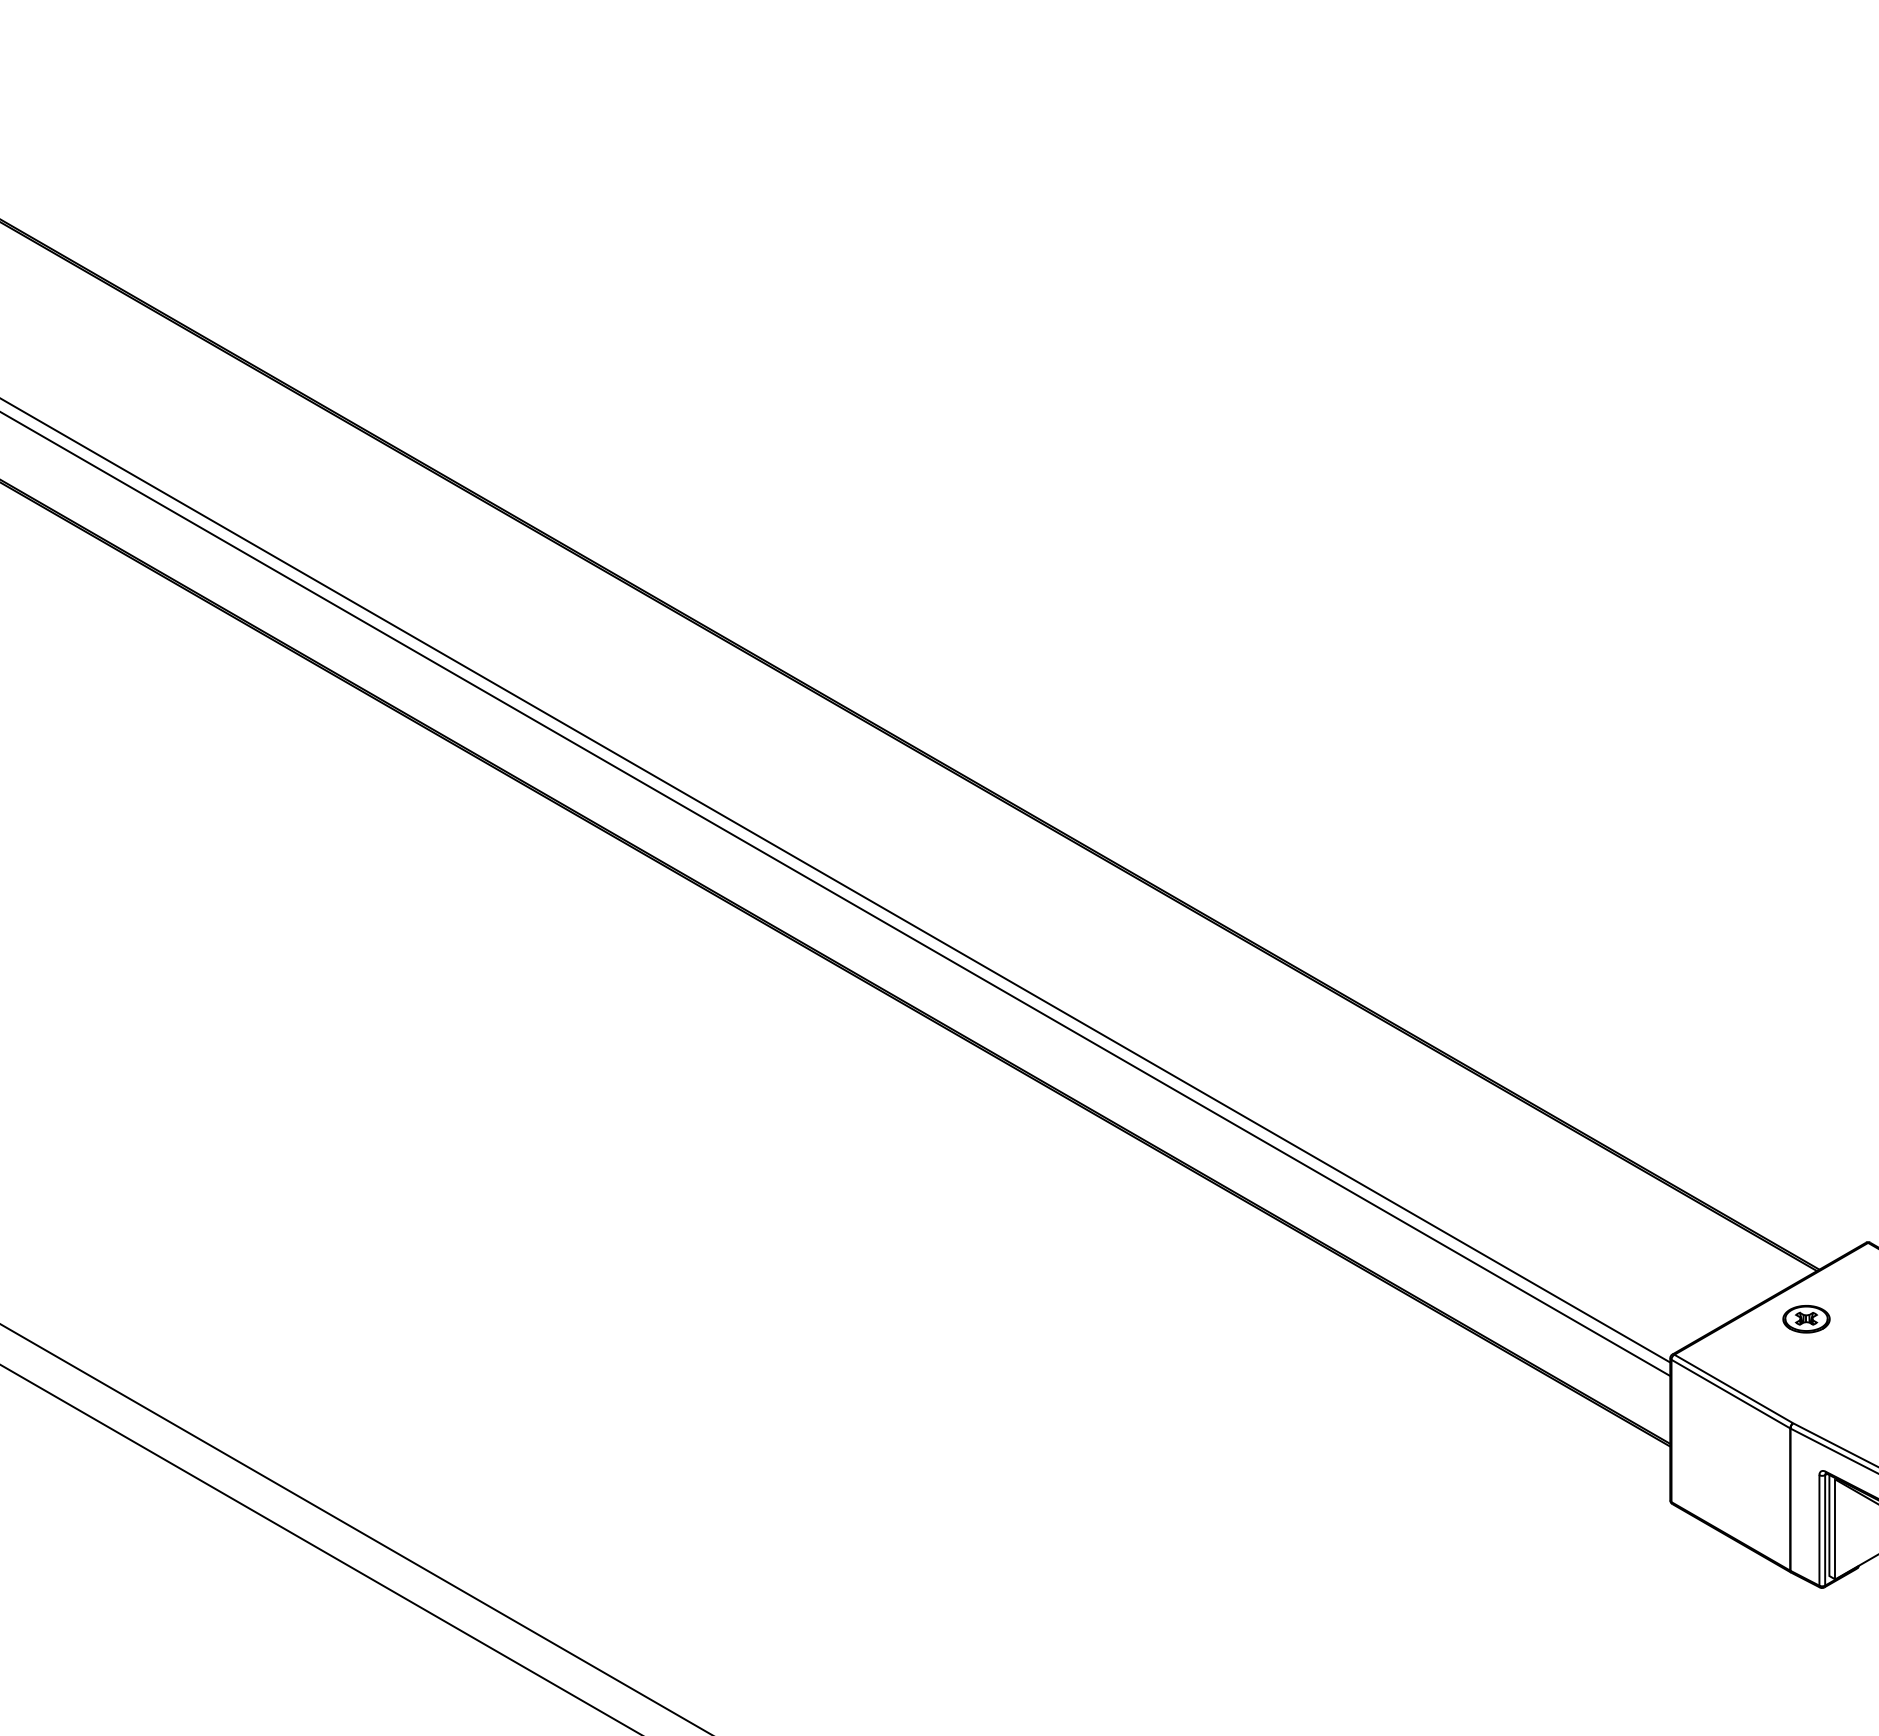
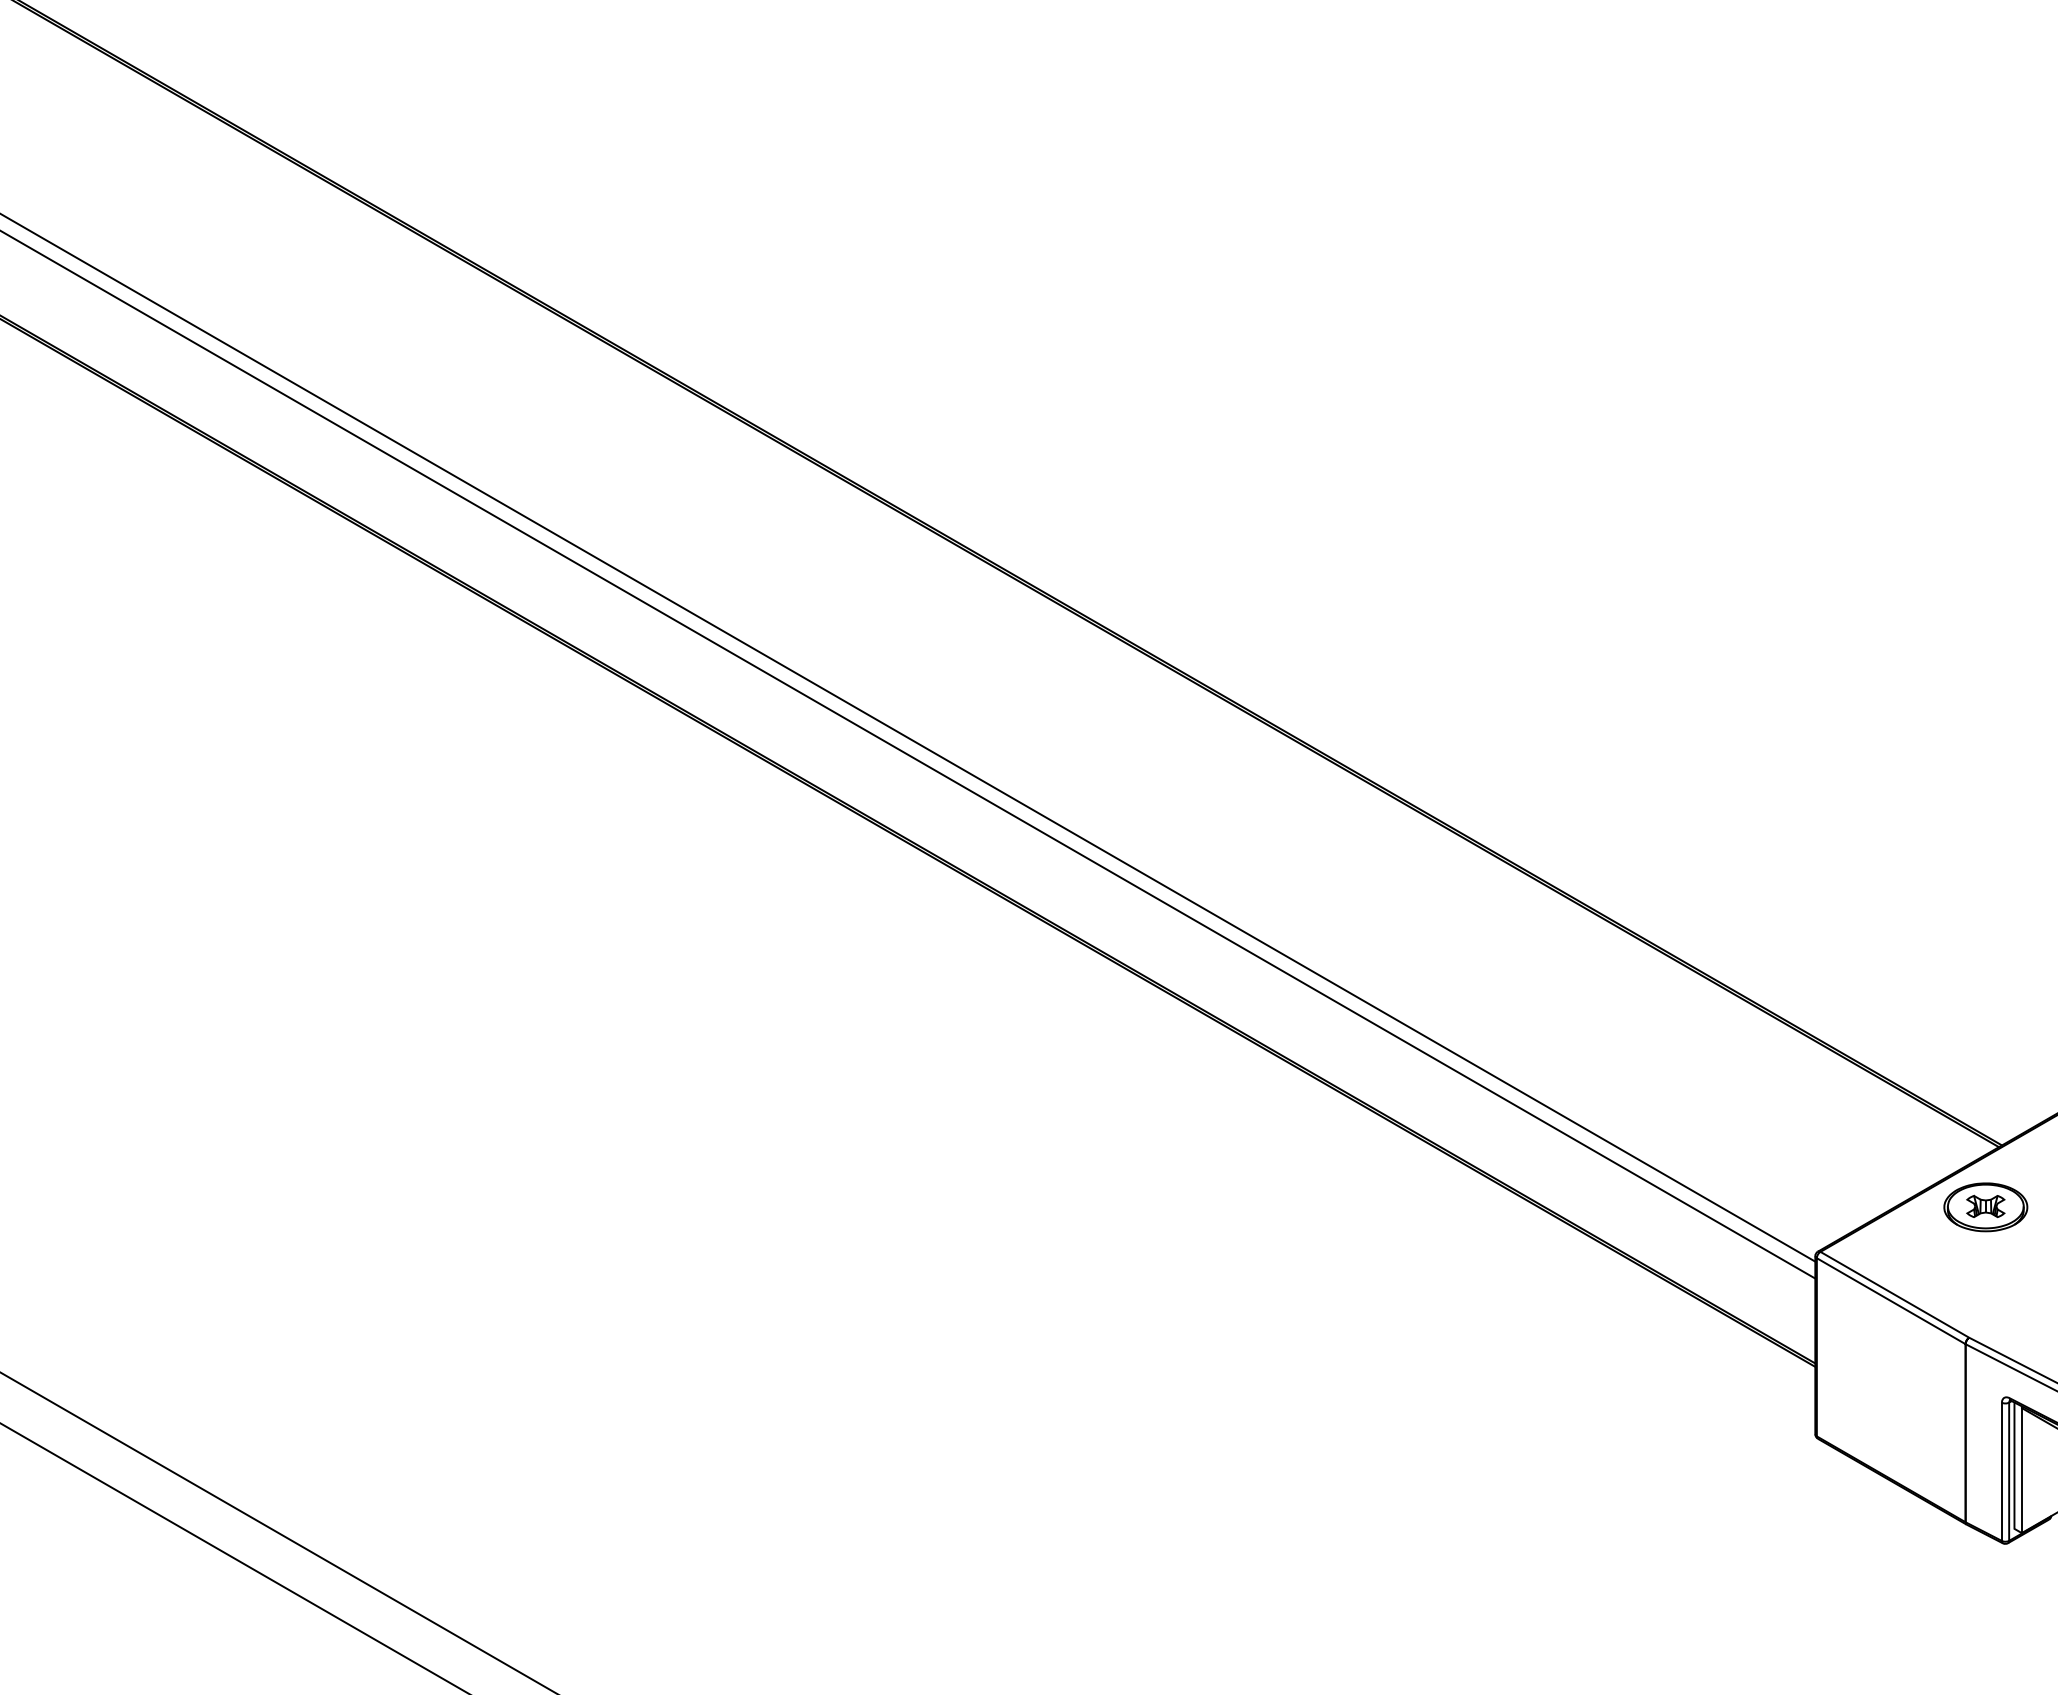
part: (1806, 1319) -> (1985, 1207), size x1.43

